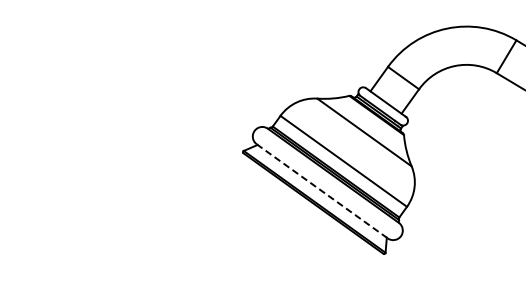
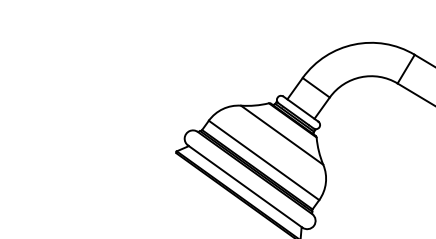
line: (322, 191) -> (245, 186), dashed -> solid

